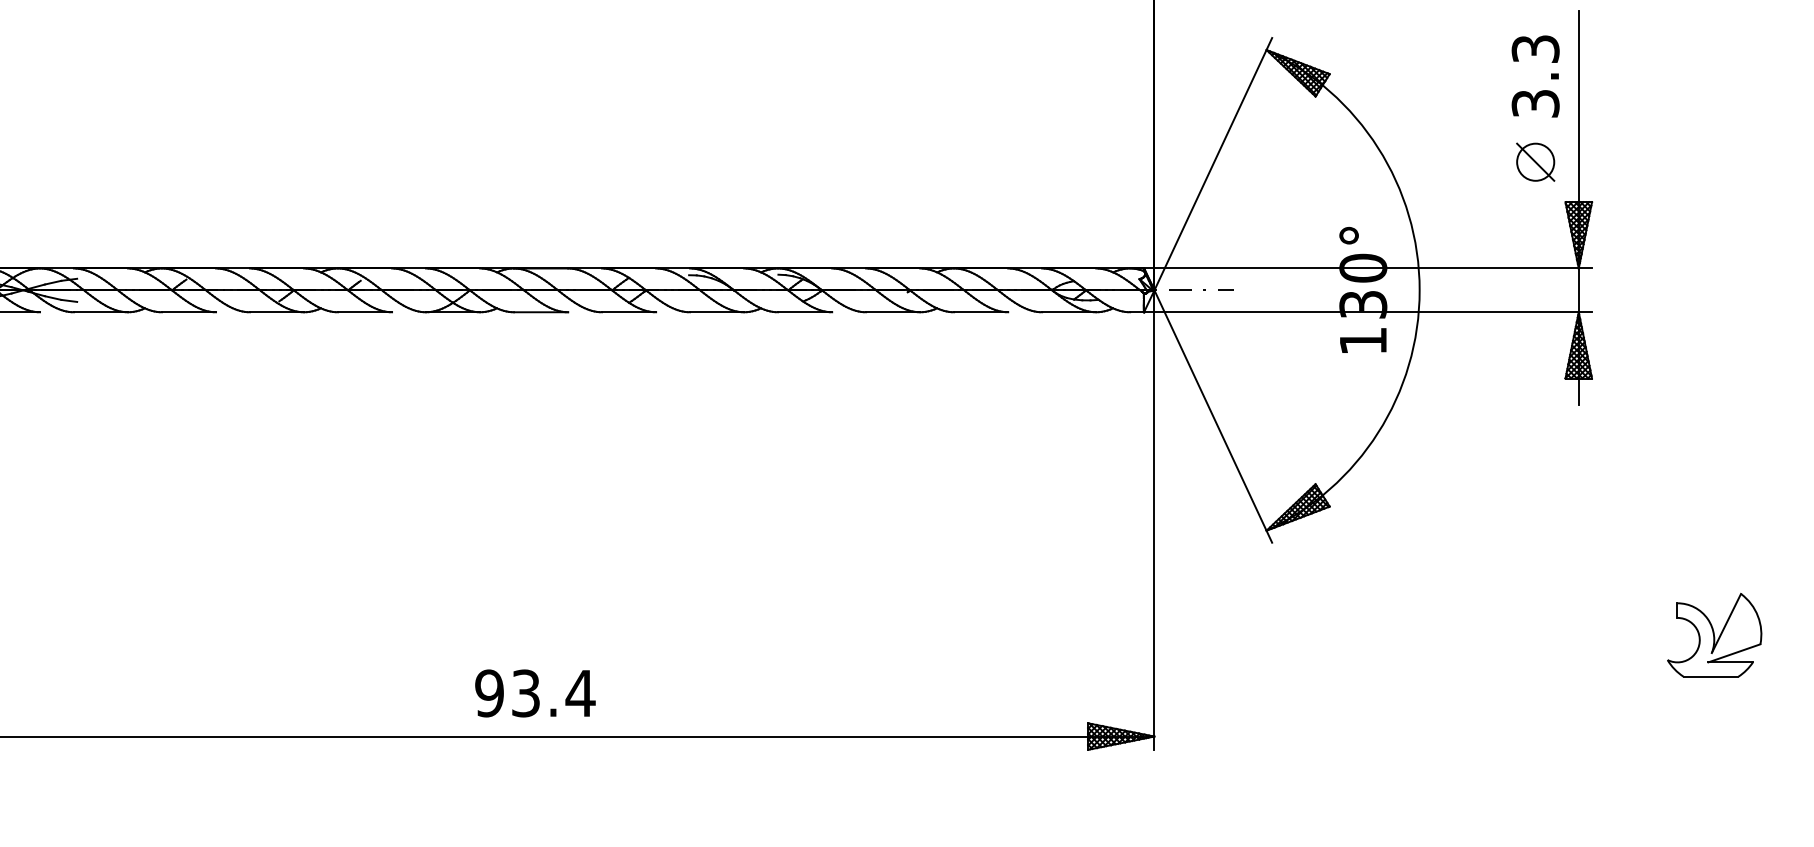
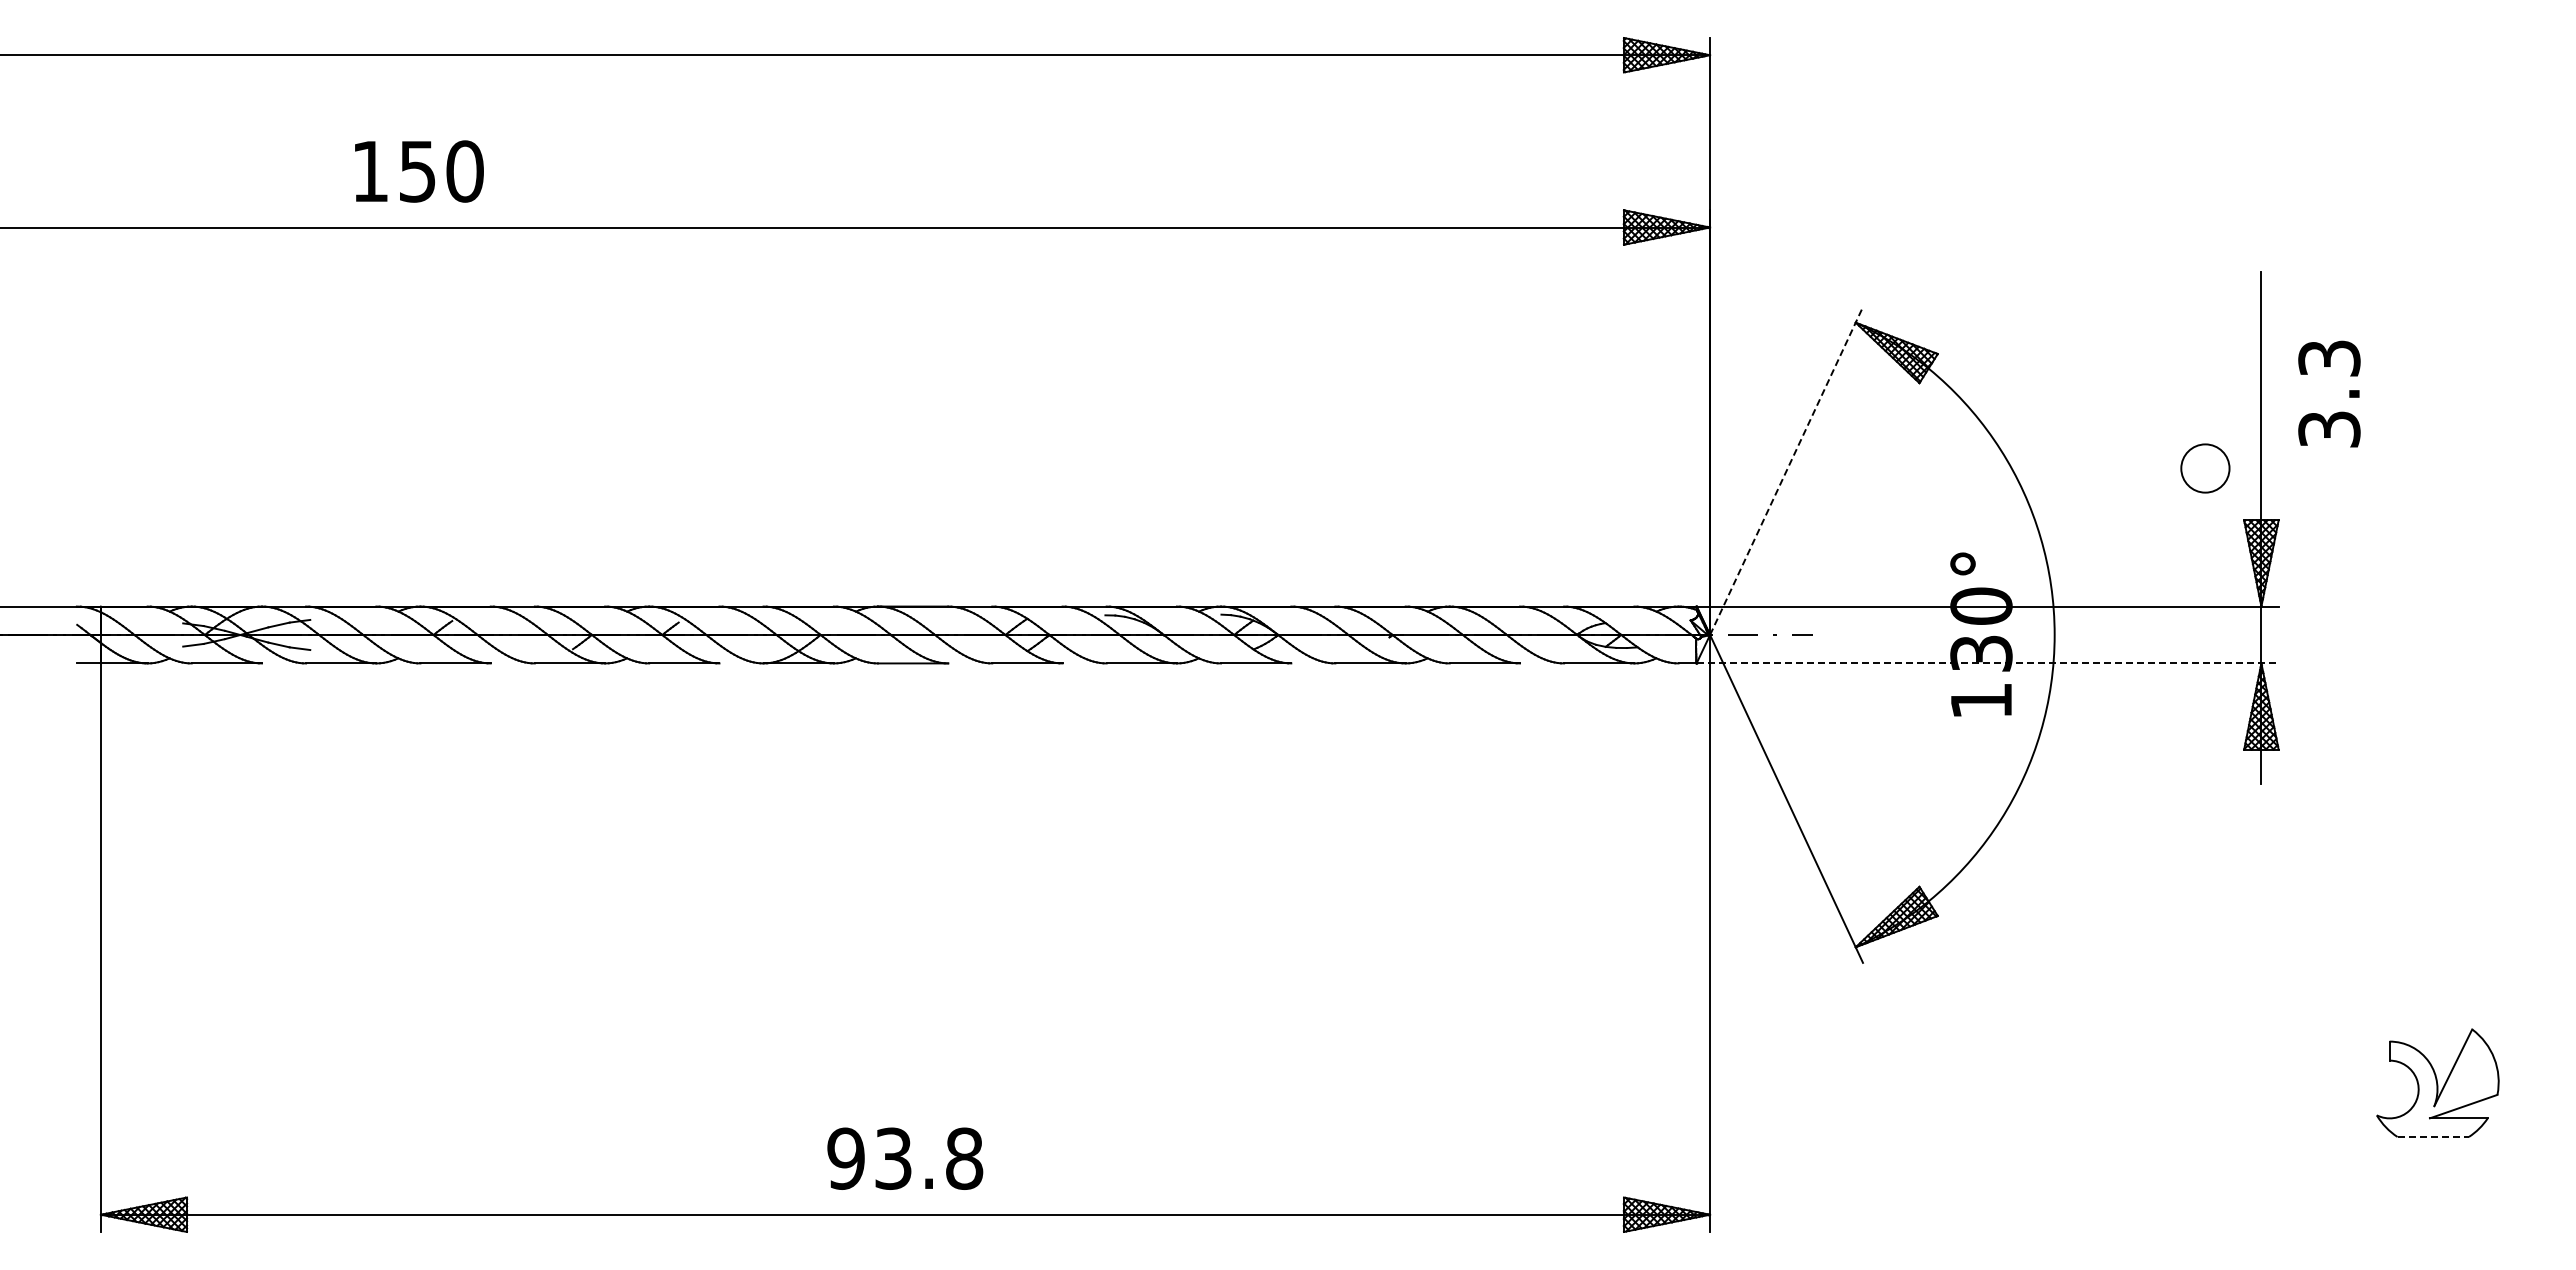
text: (1535, 76) -> (2329, 393), moved
line: (1535, 162) -> (2205, 468), removed
line: (1213, 164) -> (1786, 471), solid -> dashed
line: (1367, 312) -> (1987, 663), solid -> dashed
line: (1711, 676) -> (2433, 1136), solid -> dashed
text: (580, 693) -> (964, 1158), 93.4 -> 93.8

